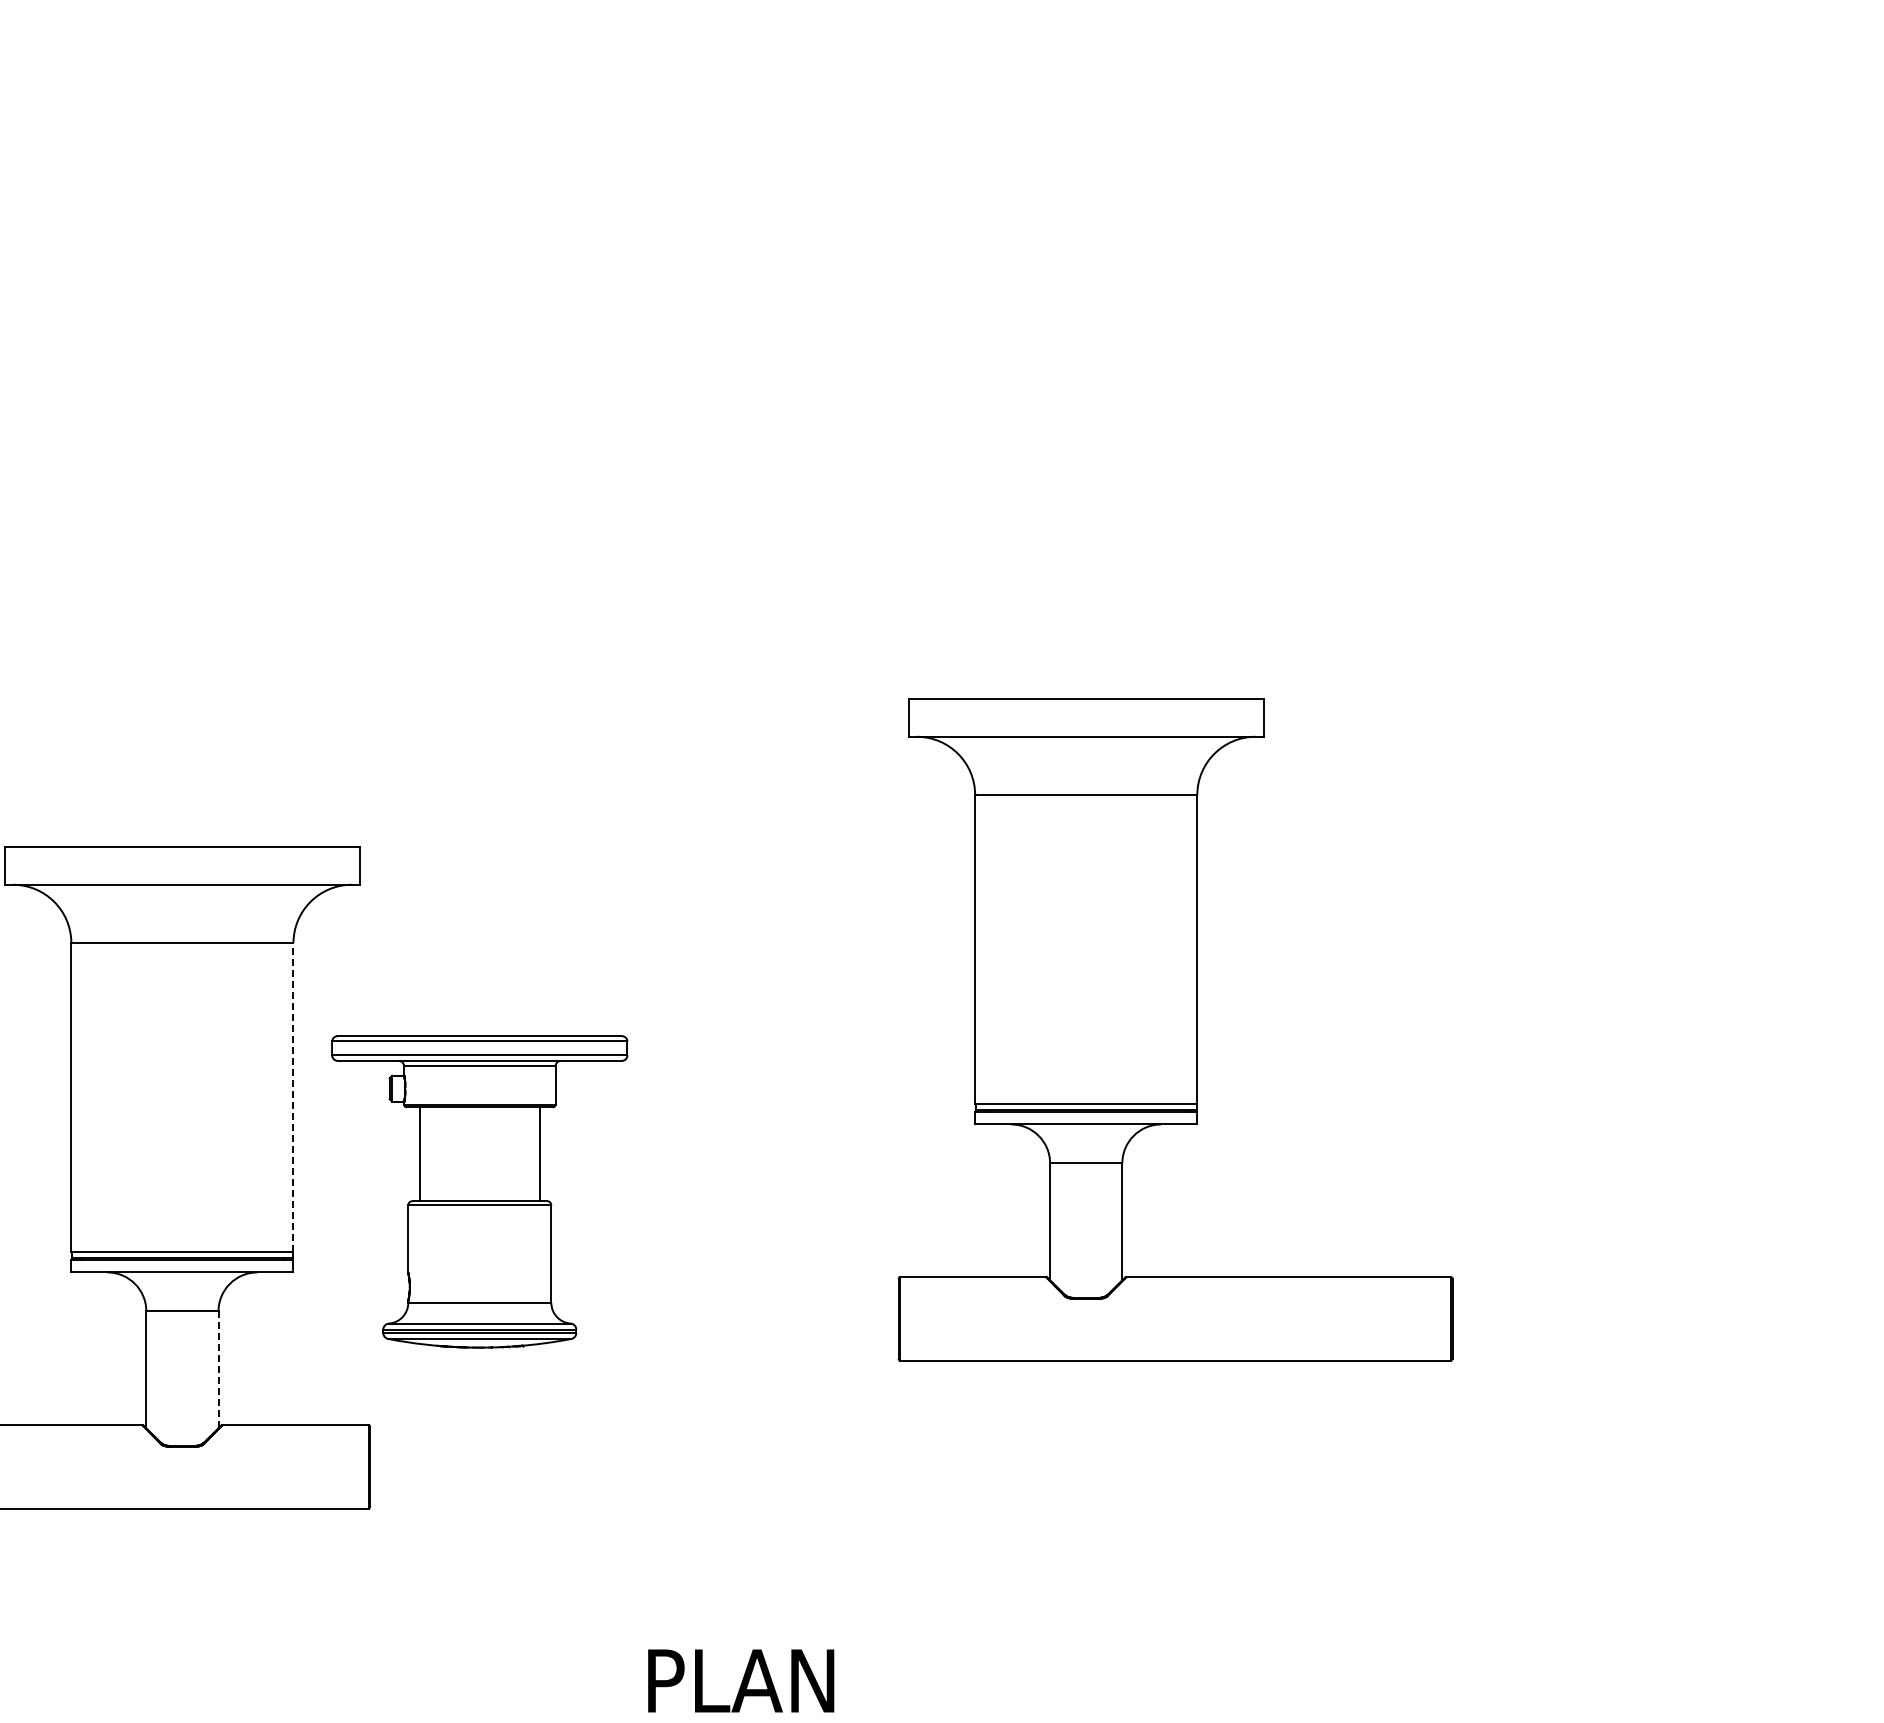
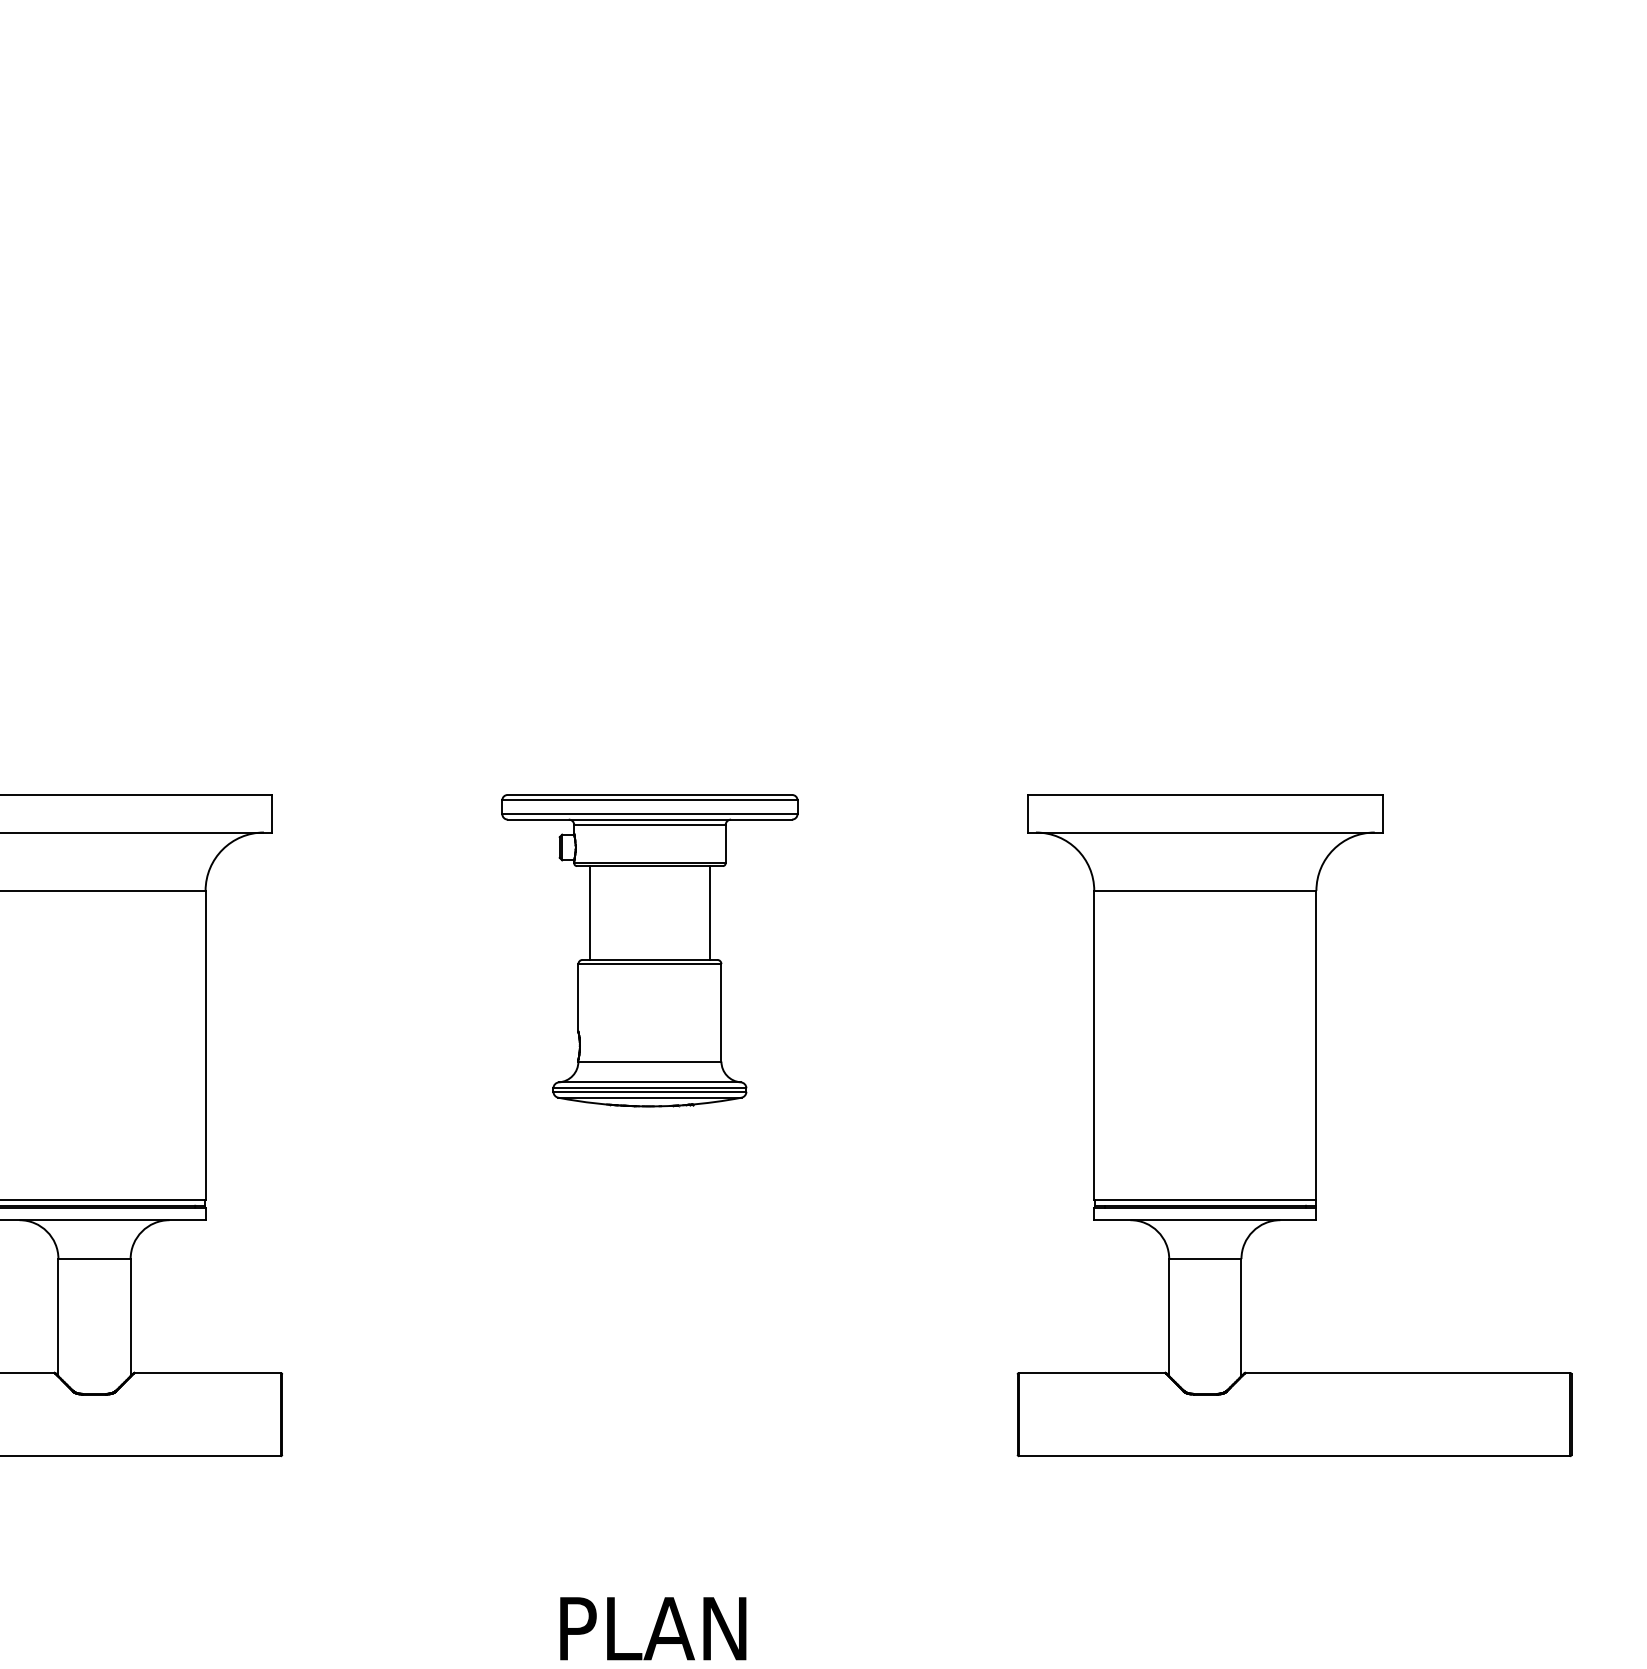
part: (1175, 1029) -> (1294, 1125), moved
line: (293, 1097) -> (205, 1045), dashed -> solid
part: (479, 1191) -> (649, 950), moved
line: (218, 1369) -> (130, 1317), dashed -> solid

